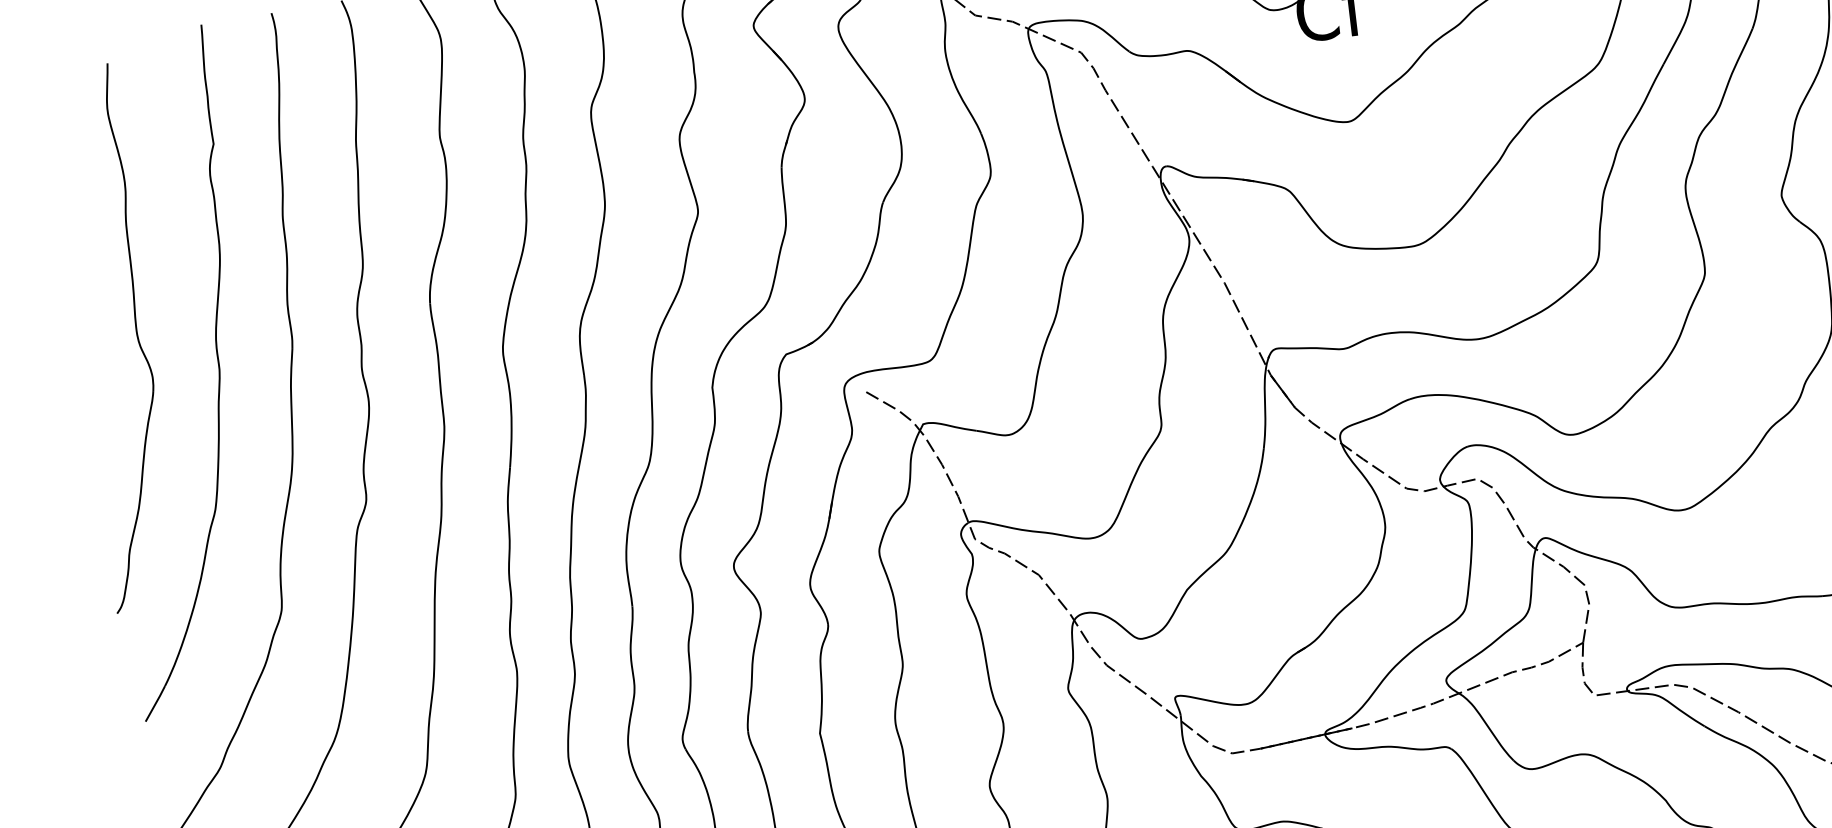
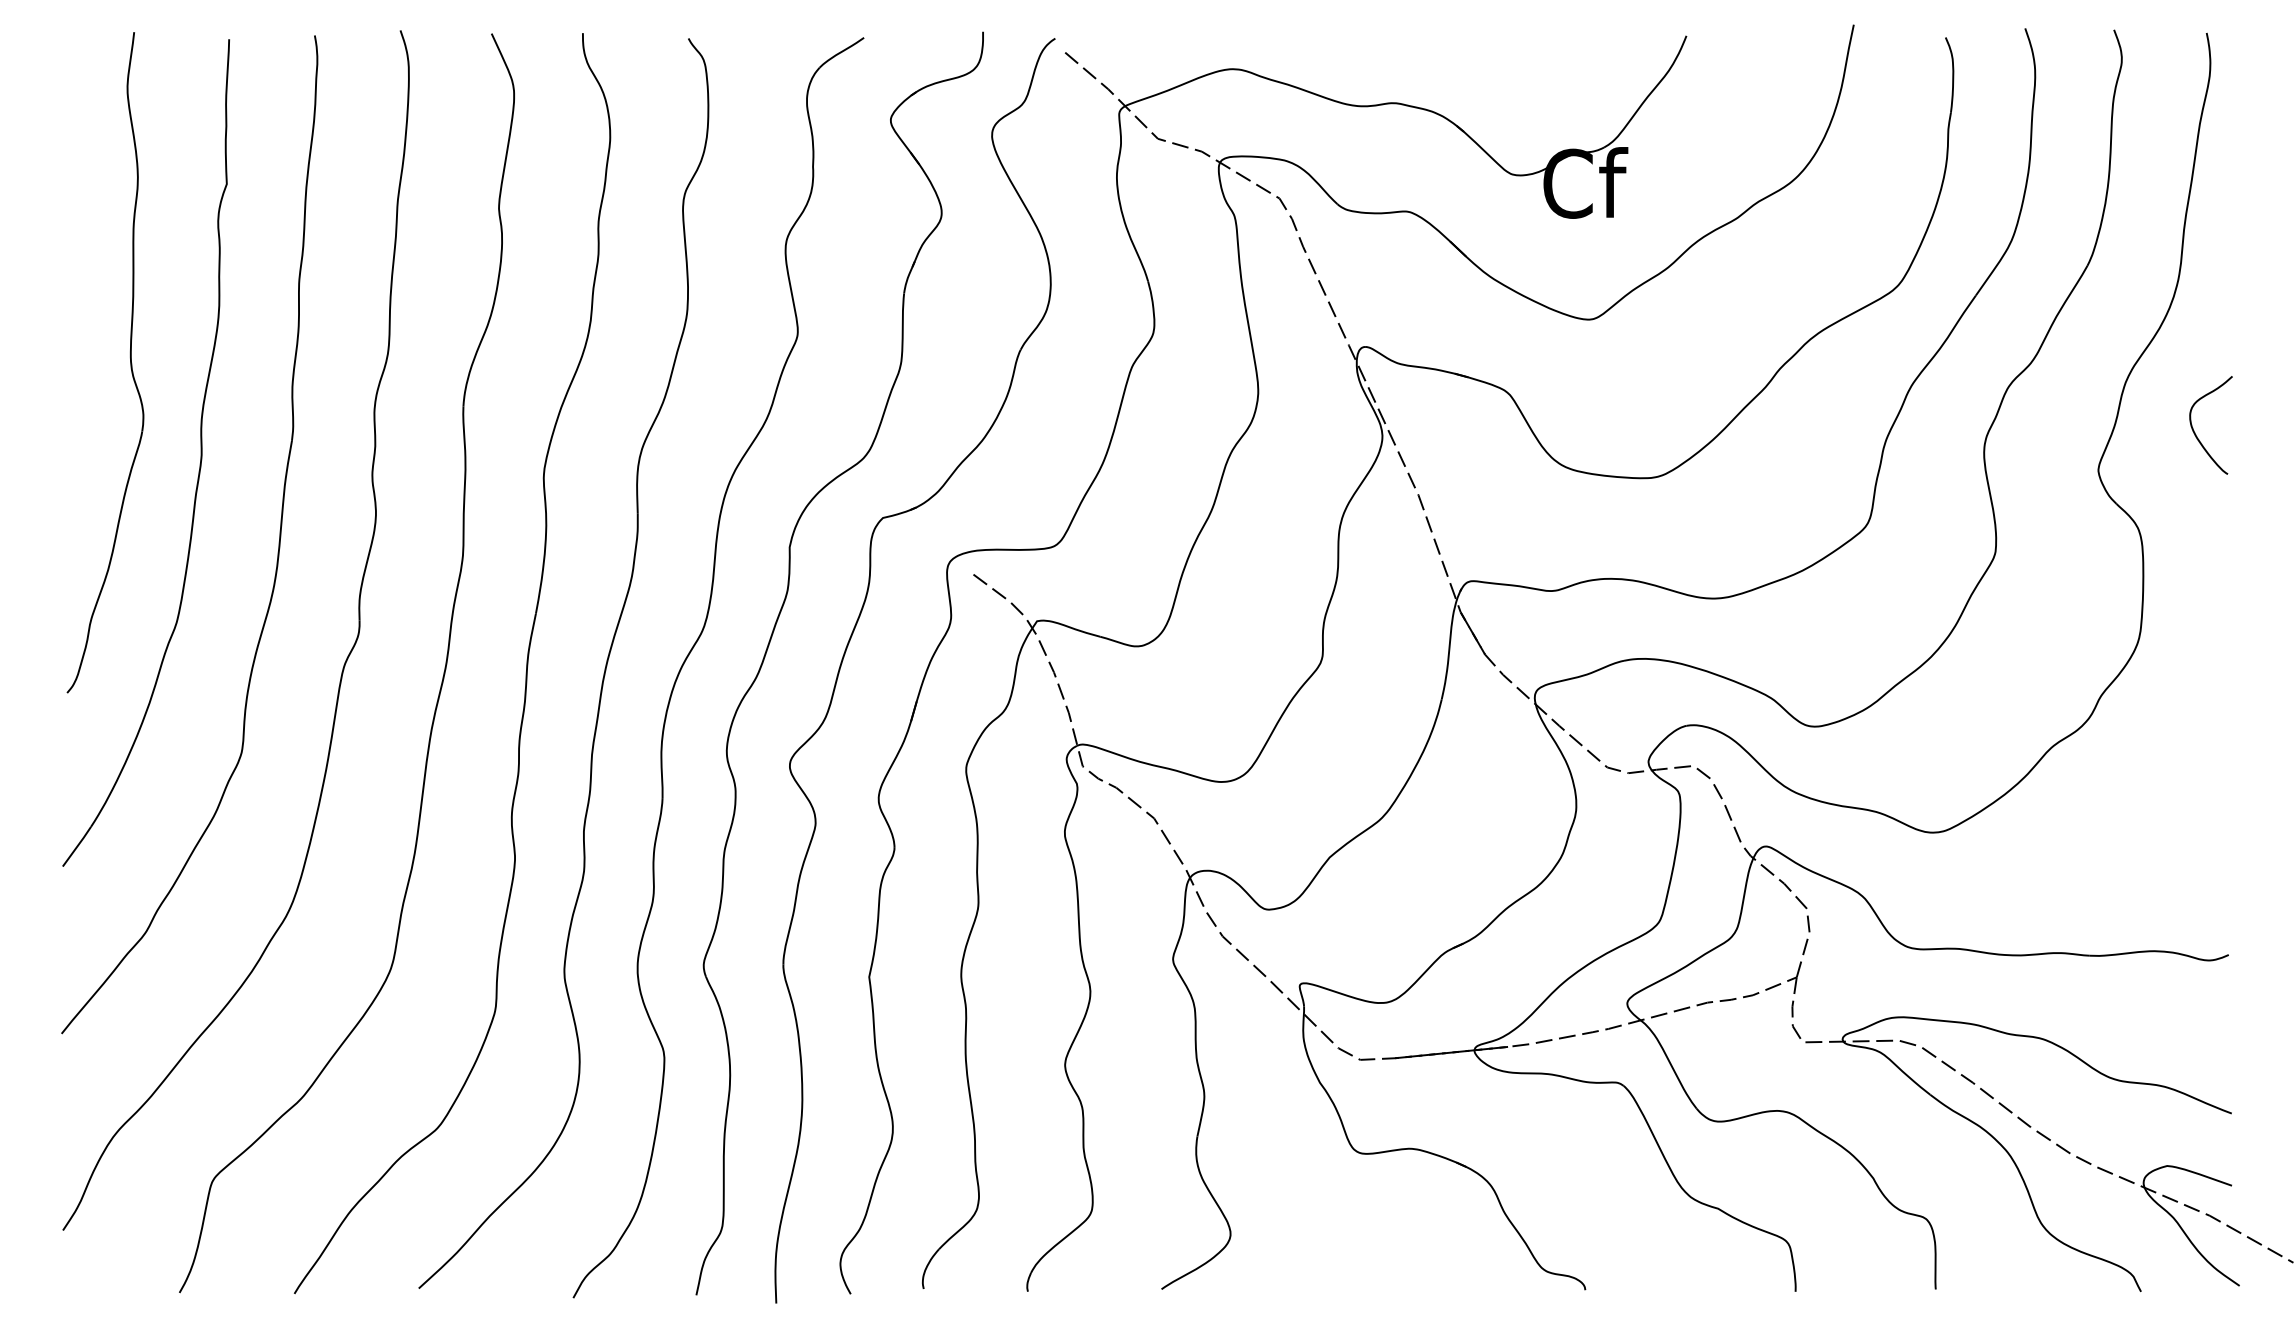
part: (136, 335) -> (130, 362), moved

